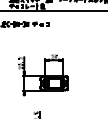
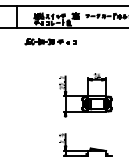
part: (43, 75) -> (85, 95), moved

